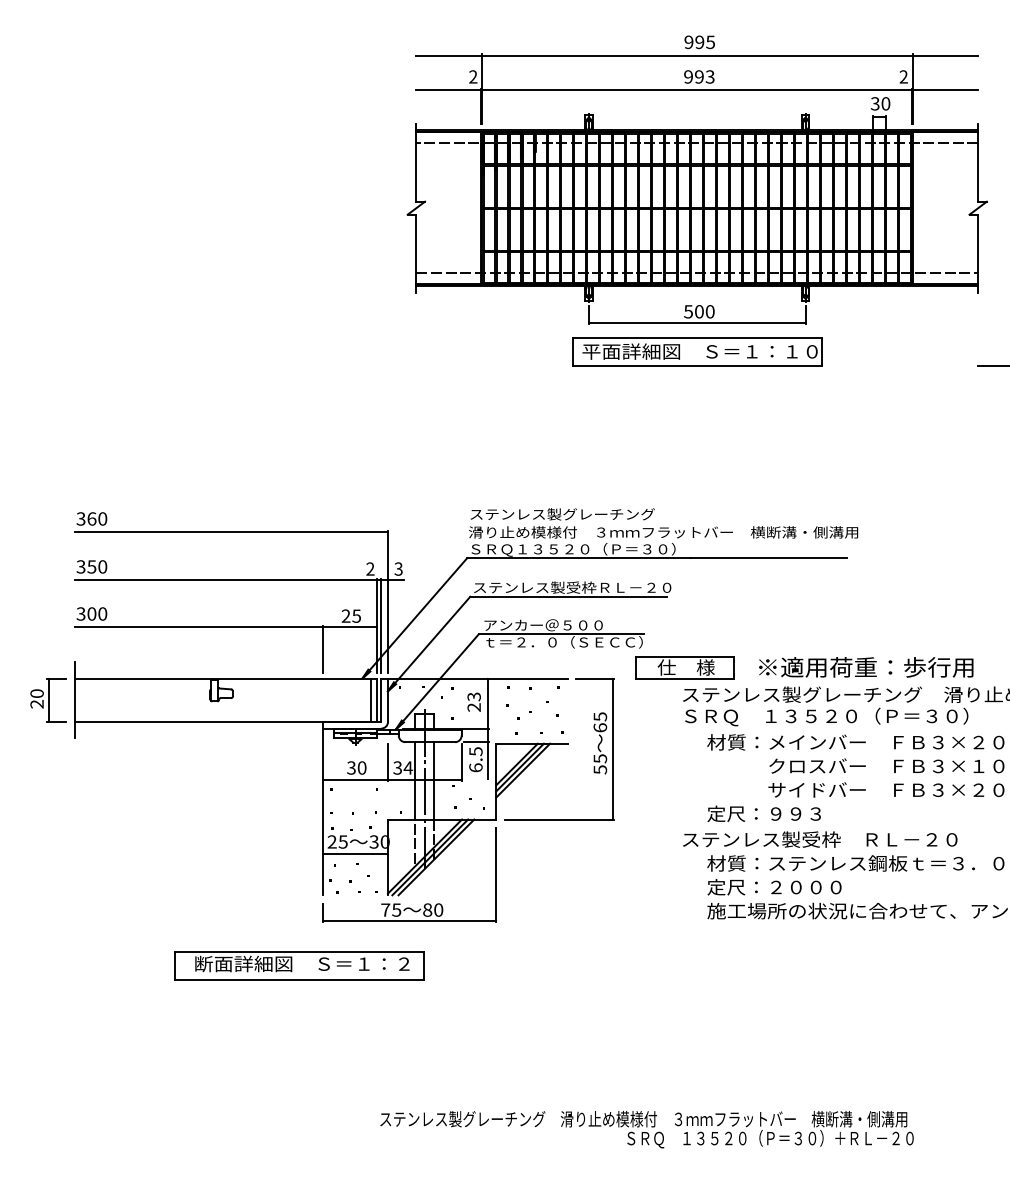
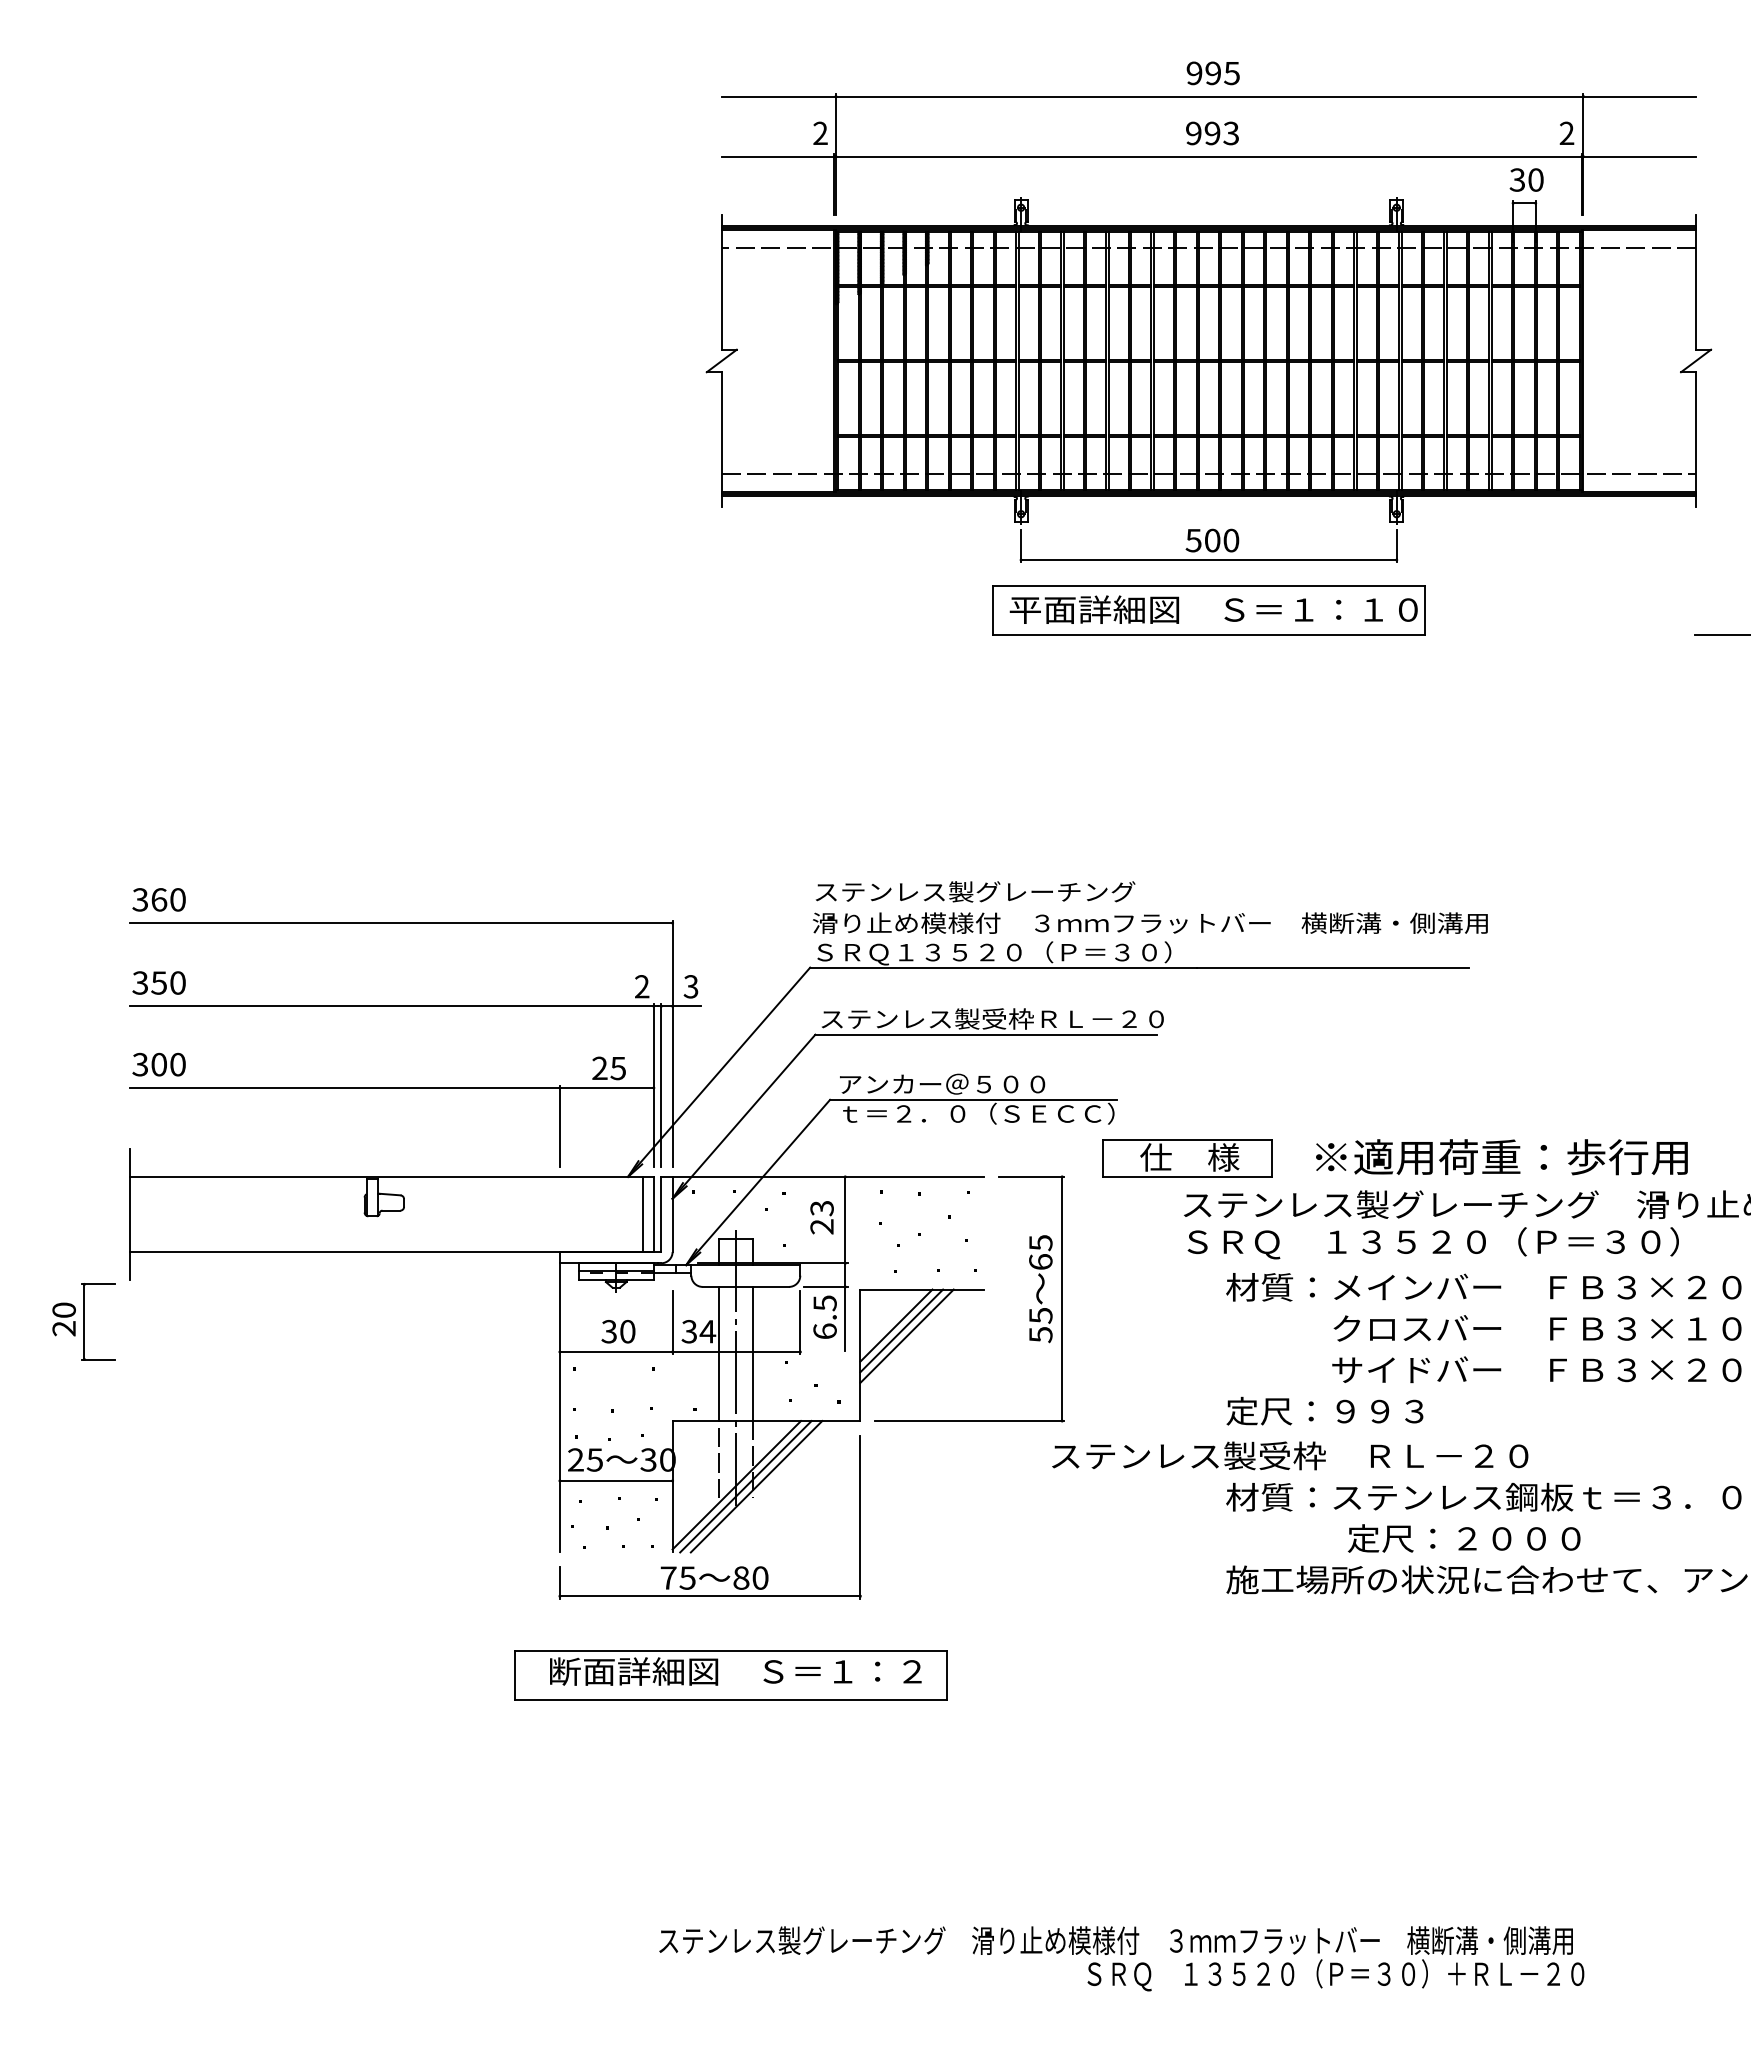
part: (48, 700) -> (83, 1322), moved
text: (820, 839) -> (1290, 1455), moved
text: (774, 887) -> (1464, 1538), moved
part: (299, 965) -> (730, 1674), moved

